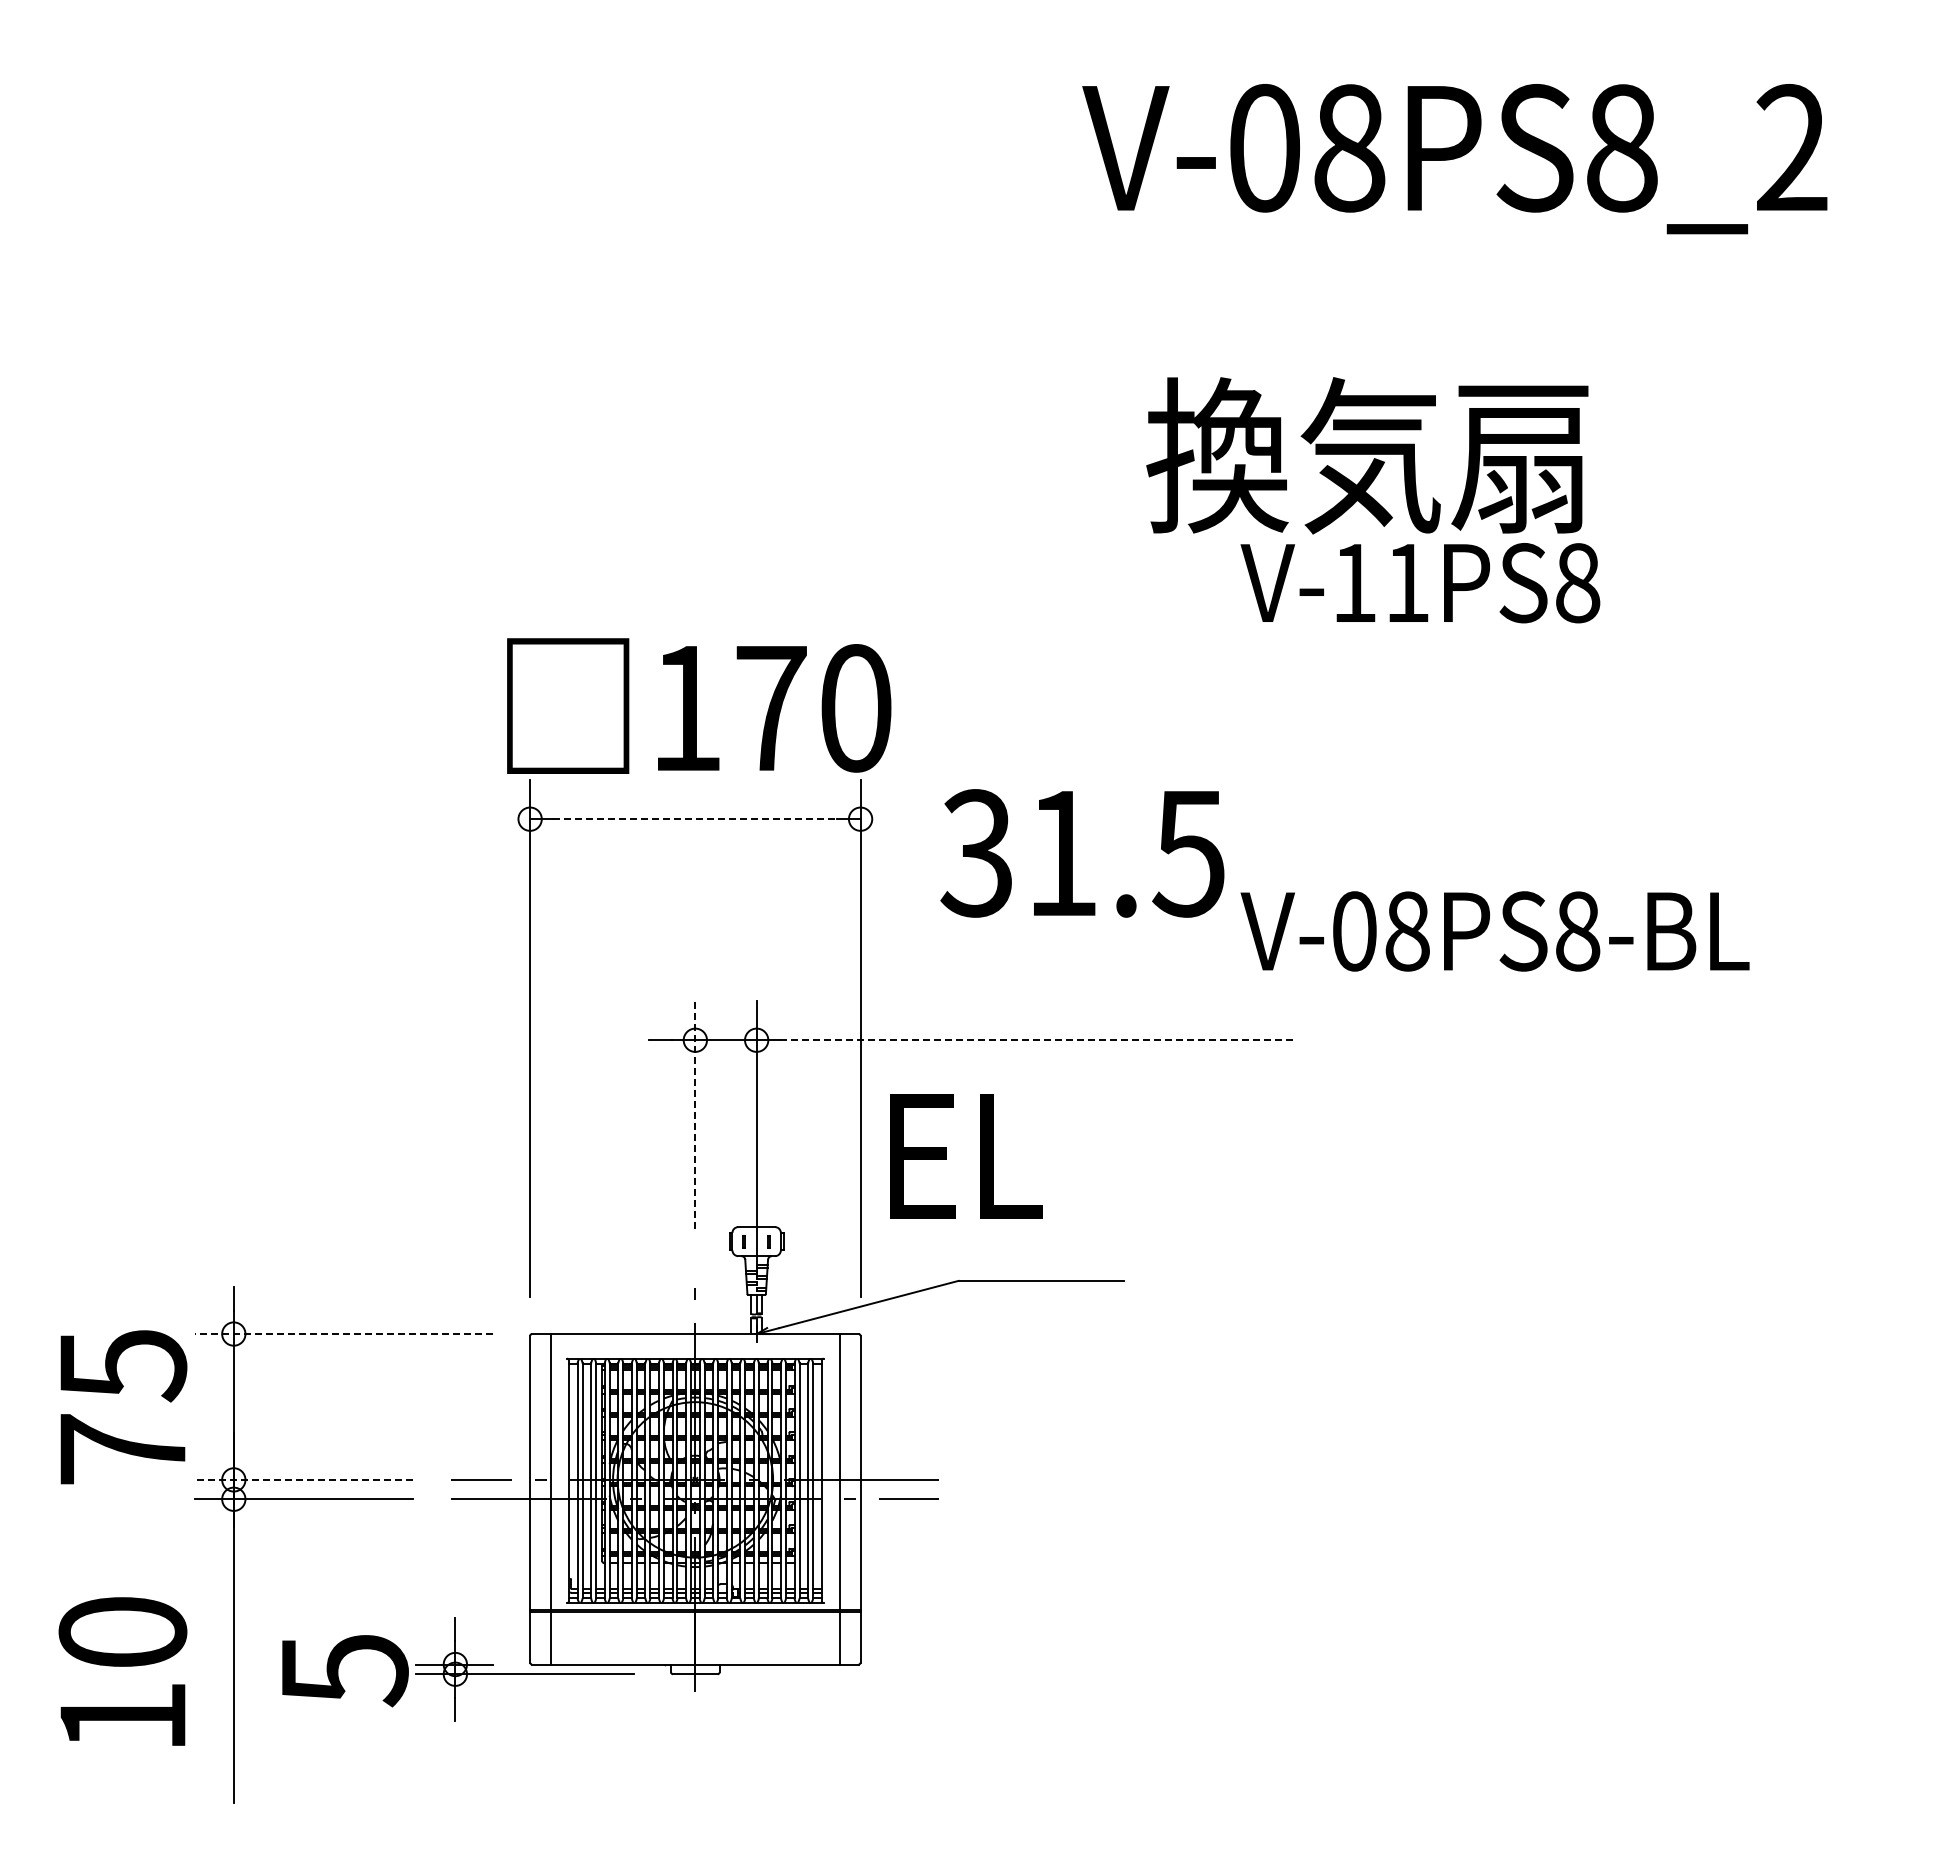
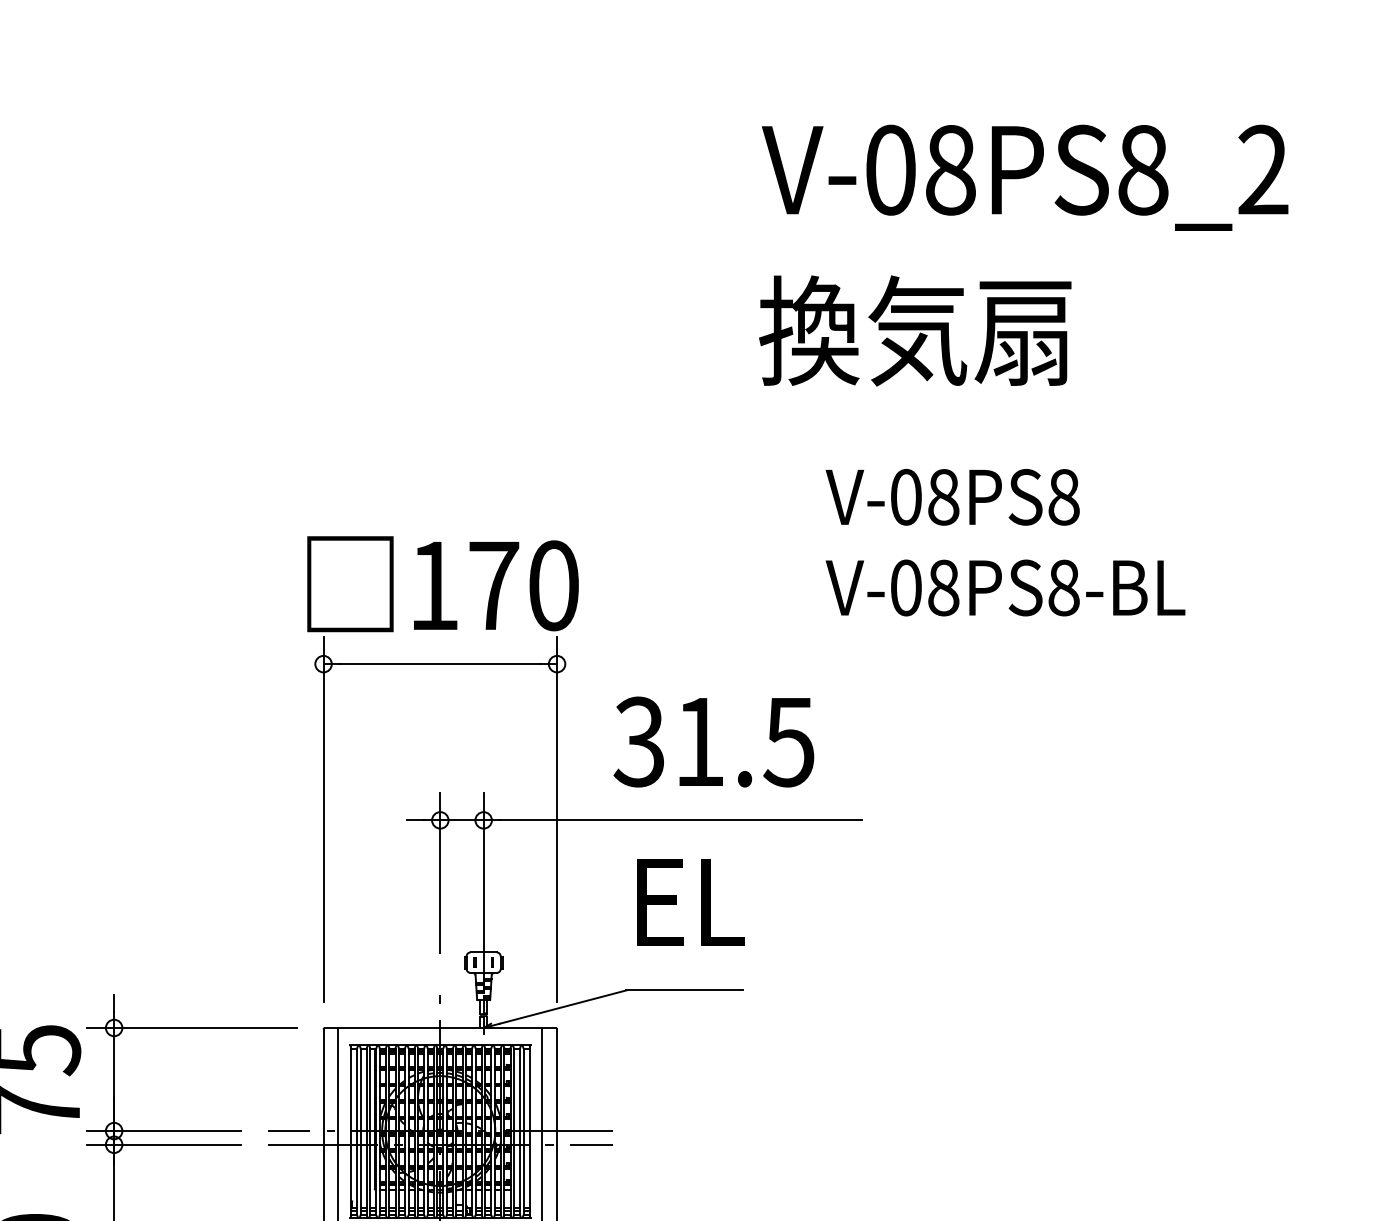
text: (1454, 159) -> (1024, 178), moved
text: (1367, 455) -> (915, 330), moved
text: (1381, 583) -> (925, 497), V-11PS8 -> V-08PS8
line: (695, 819) -> (440, 664), dashed -> solid
text: (1082, 853) -> (713, 742), moved
text: (1494, 931) -> (1005, 588), moved
line: (1036, 1040) -> (681, 820), dashed -> solid
line: (695, 1114) -> (440, 872), dashed -> solid
text: (966, 1156) -> (691, 902), moved
line: (343, 1334) -> (191, 1028), dashed -> solid
line: (303, 1479) -> (163, 1130), dashed -> solid

